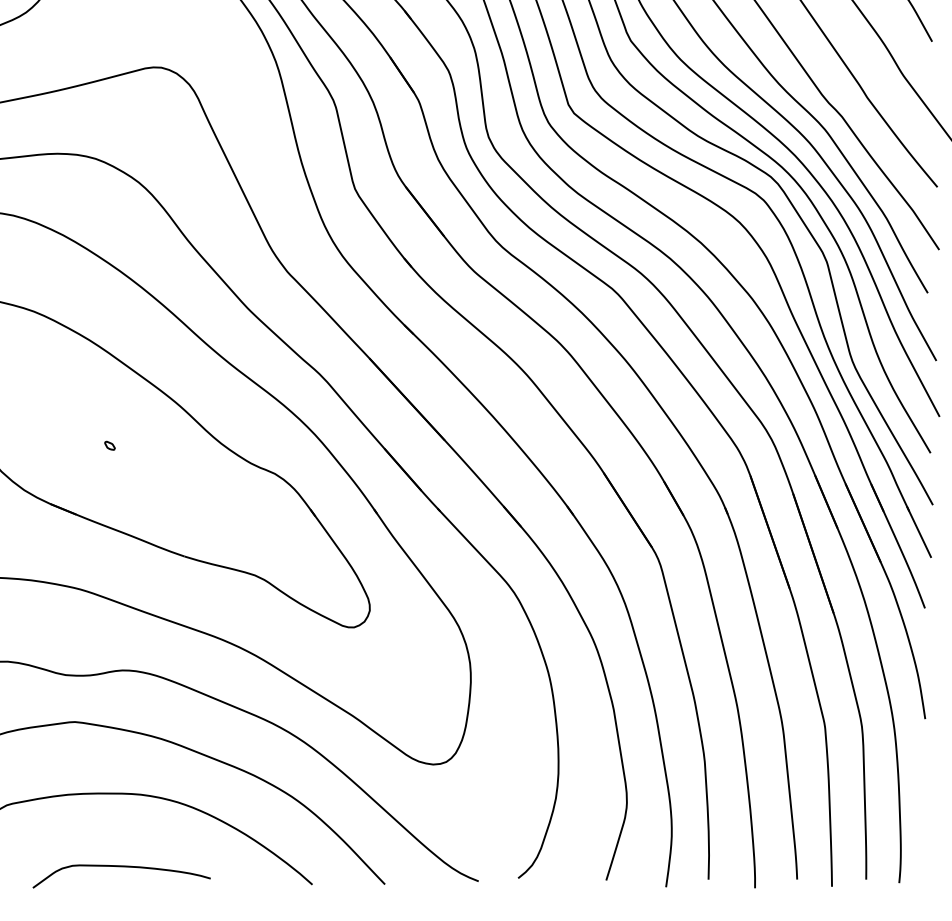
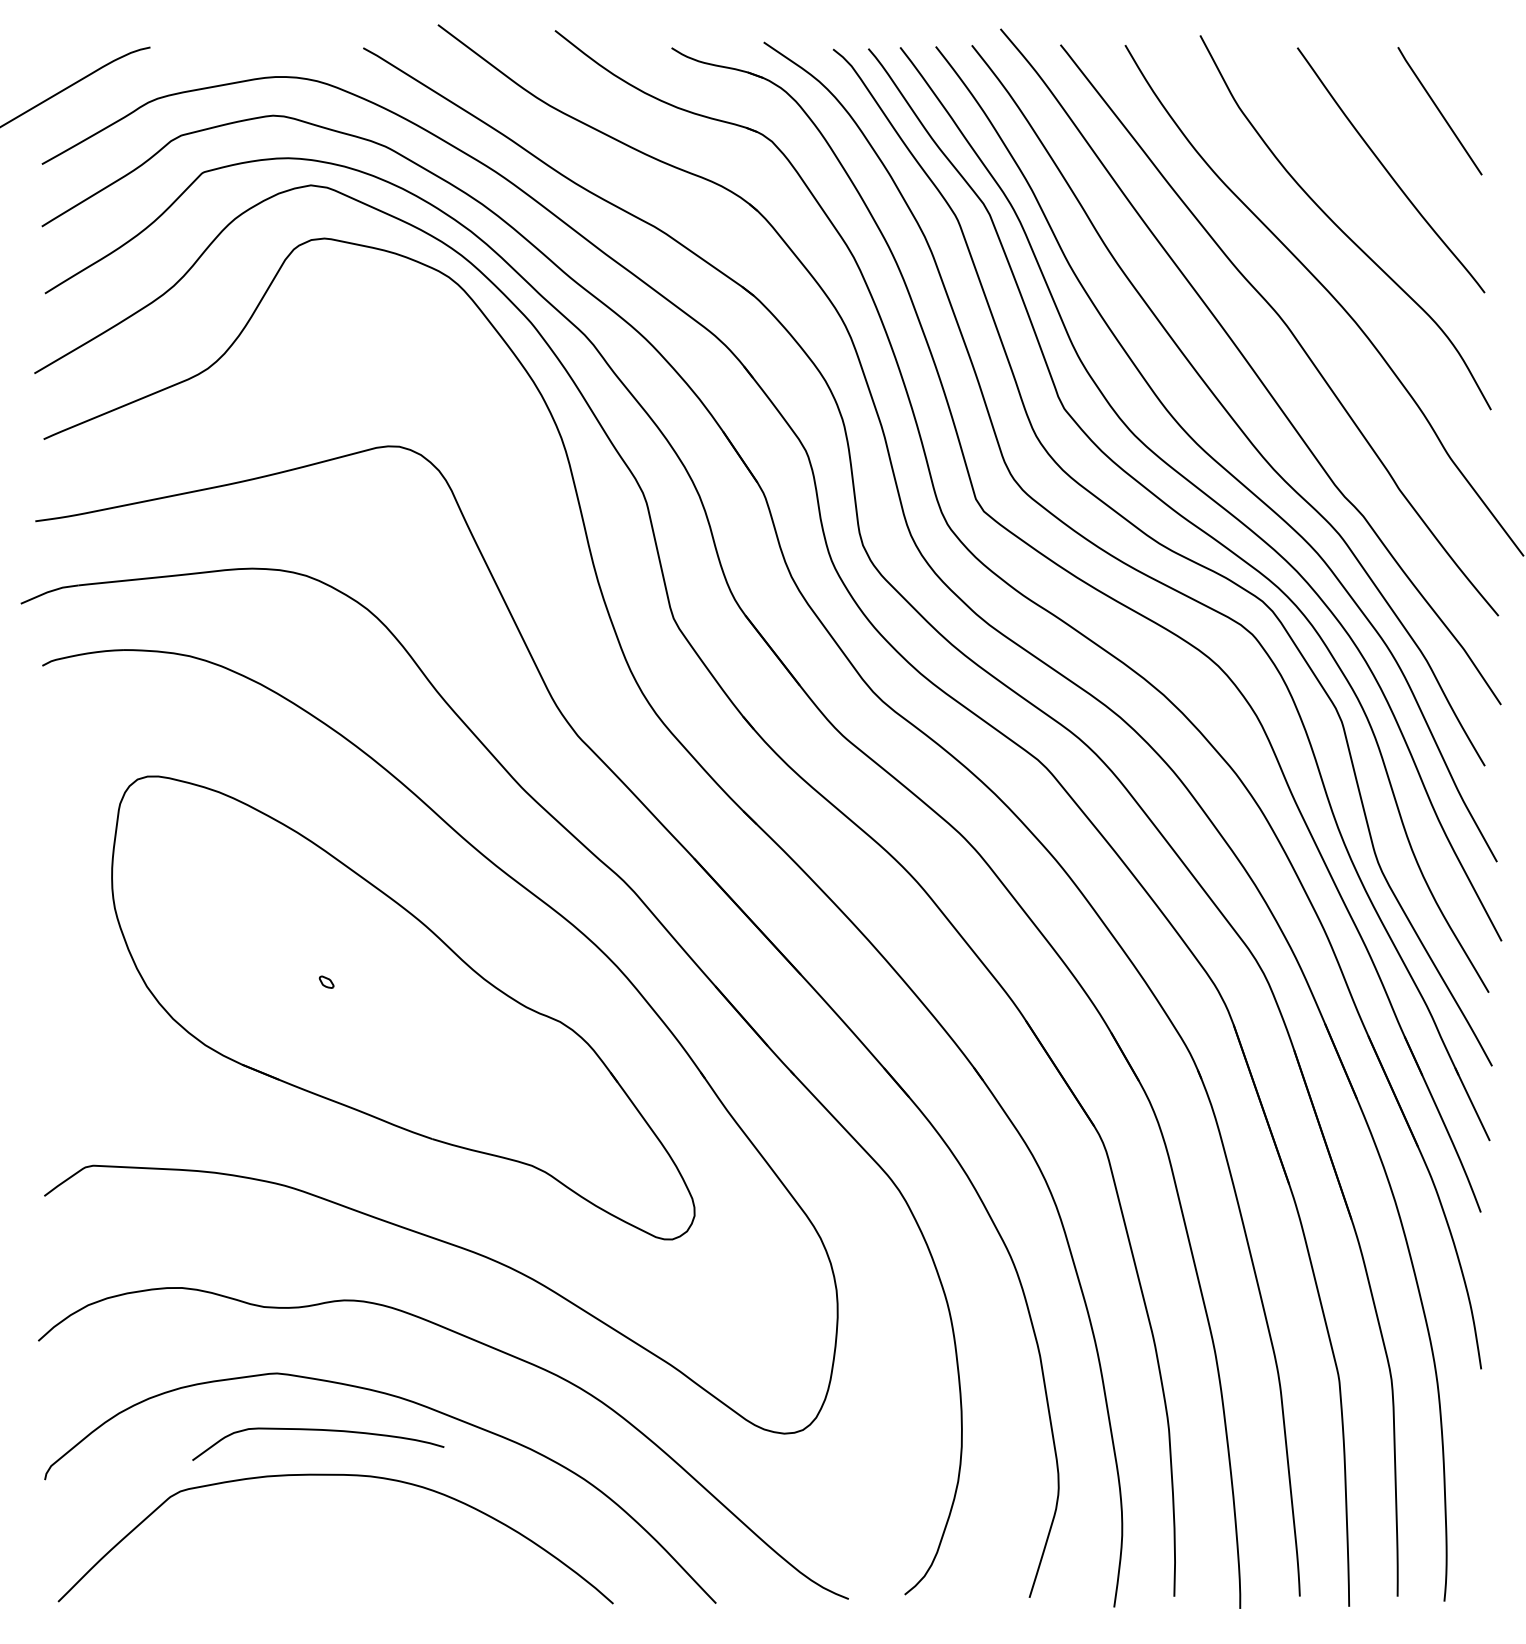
curve: (121, 866) -> (318, 1430), moved

